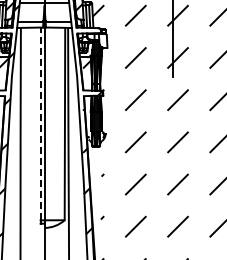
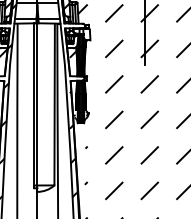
line: (40, 123) -> (34, 104), dashed -> solid

